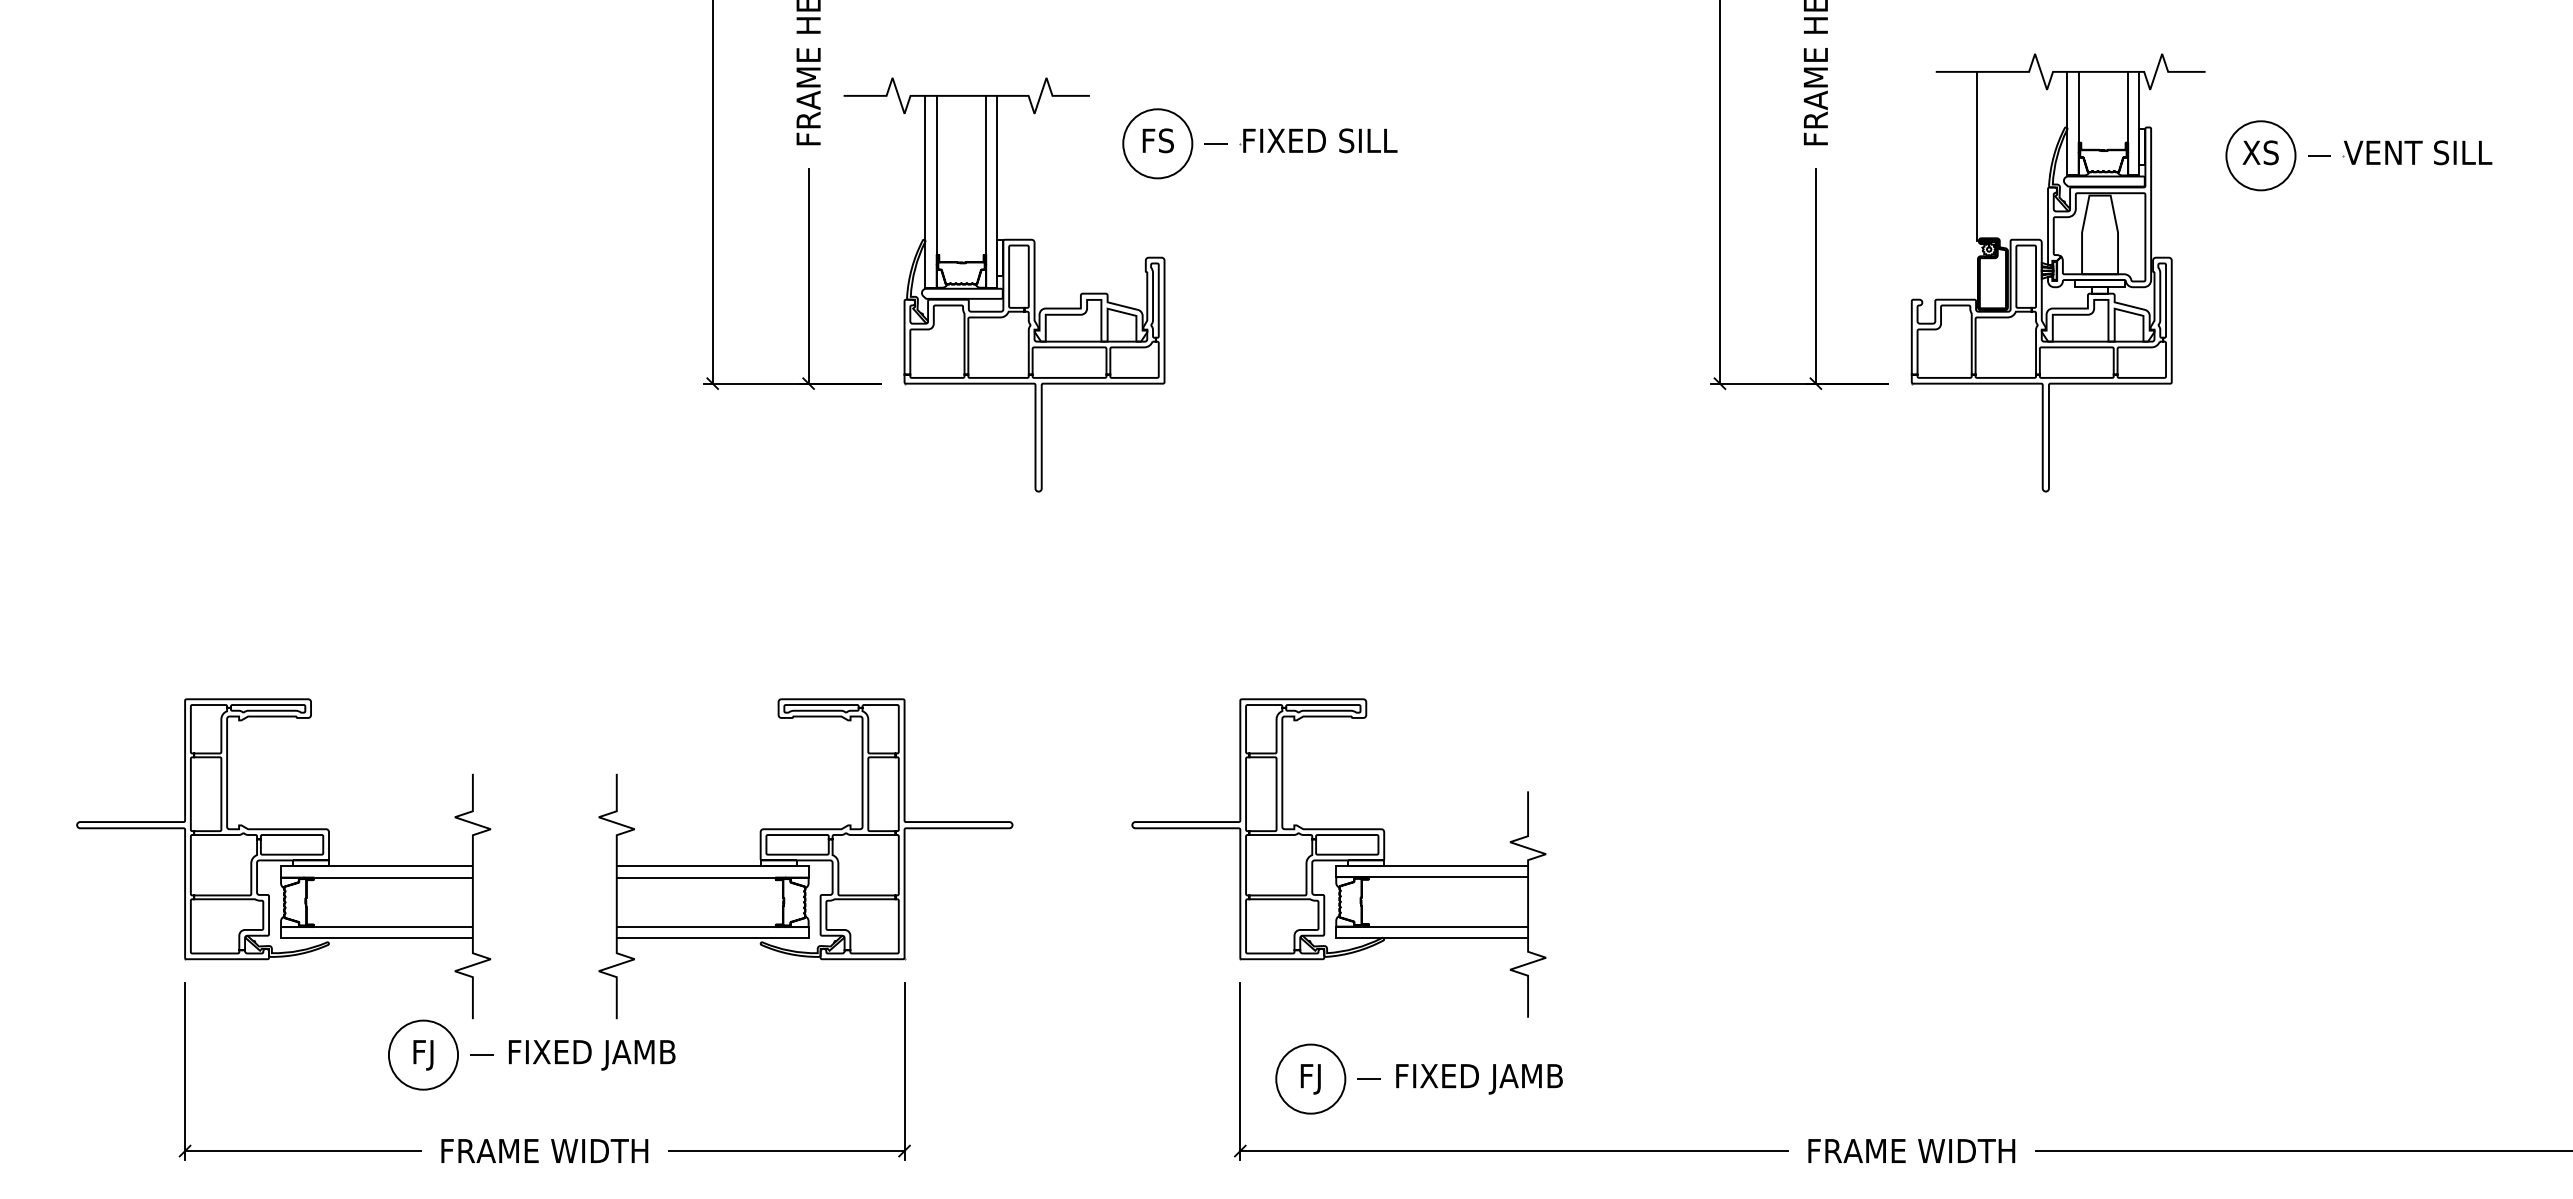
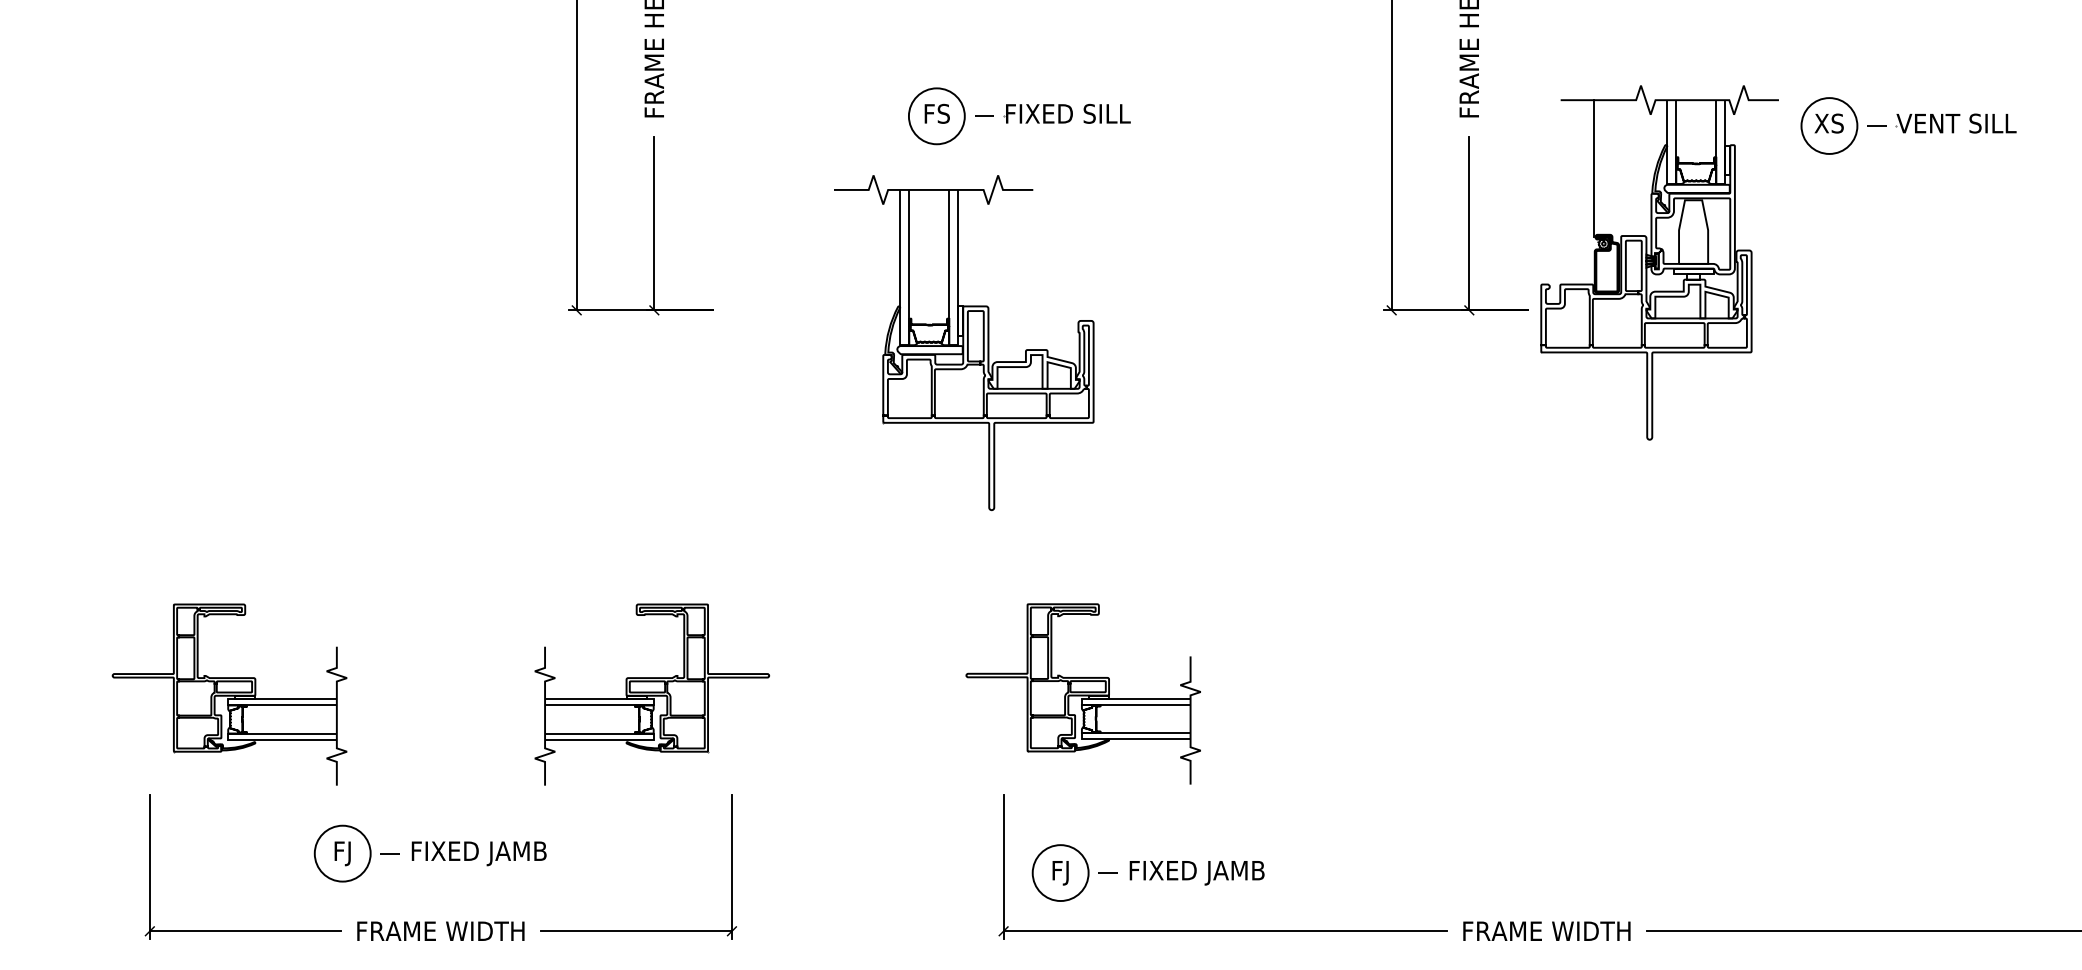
part: (2057, 272) -> (1659, 262), moved
part: (1004, 284) -> (964, 342), moved
part: (1338, 857) -> (1083, 693), size x0.7
part: (283, 858) -> (229, 694), size x0.7
part: (805, 858) -> (651, 694), size x0.7

